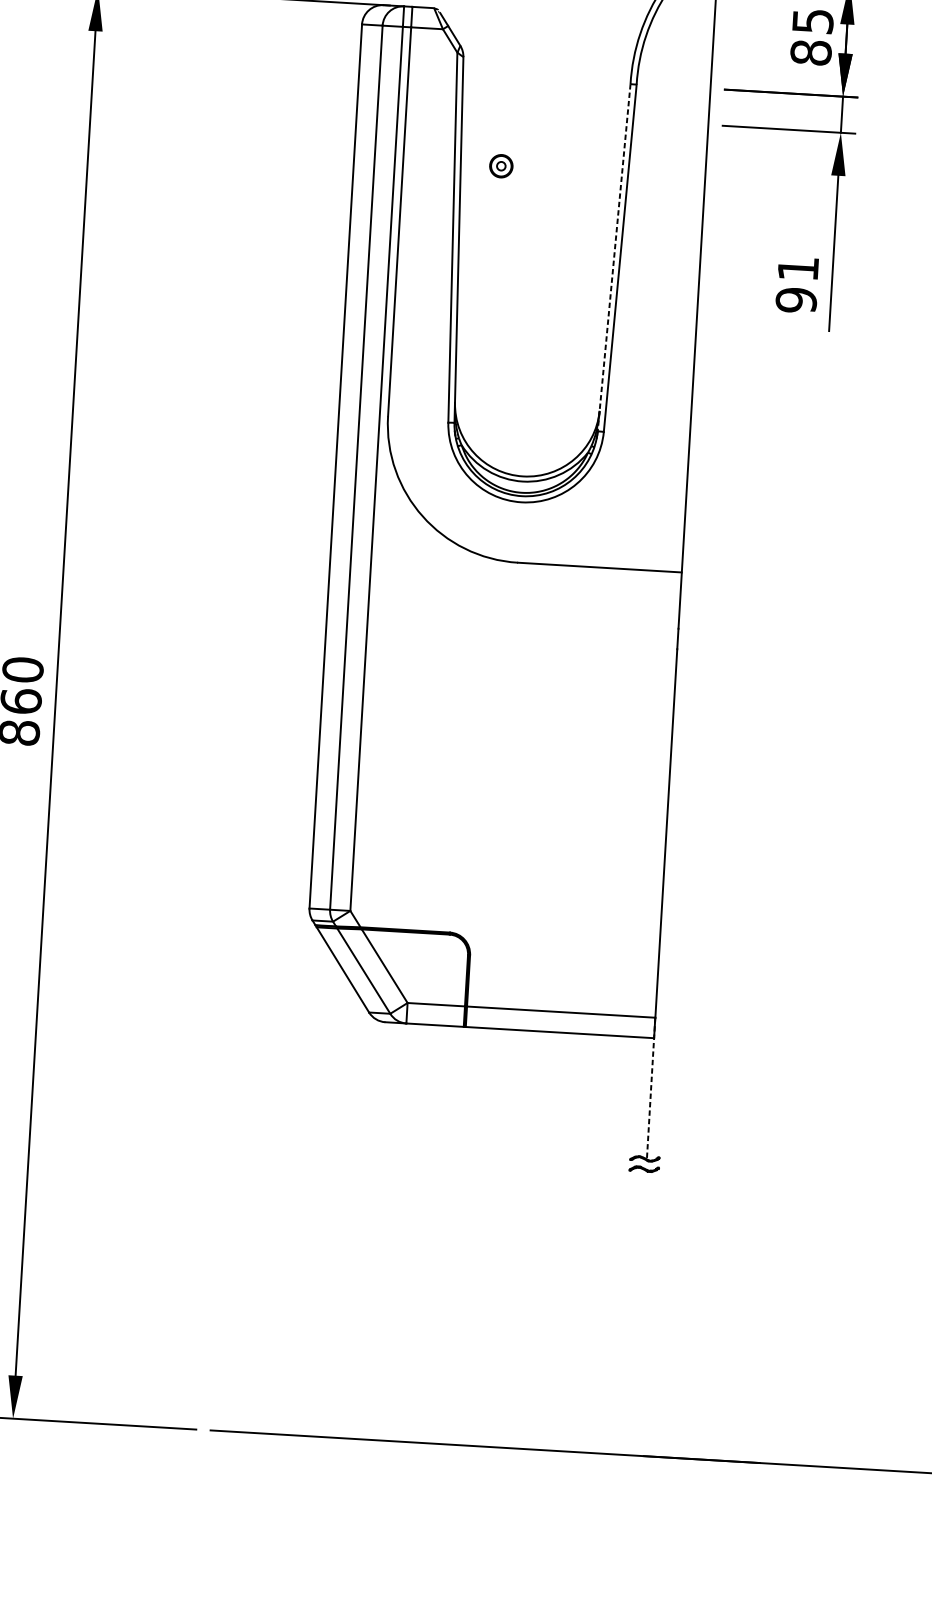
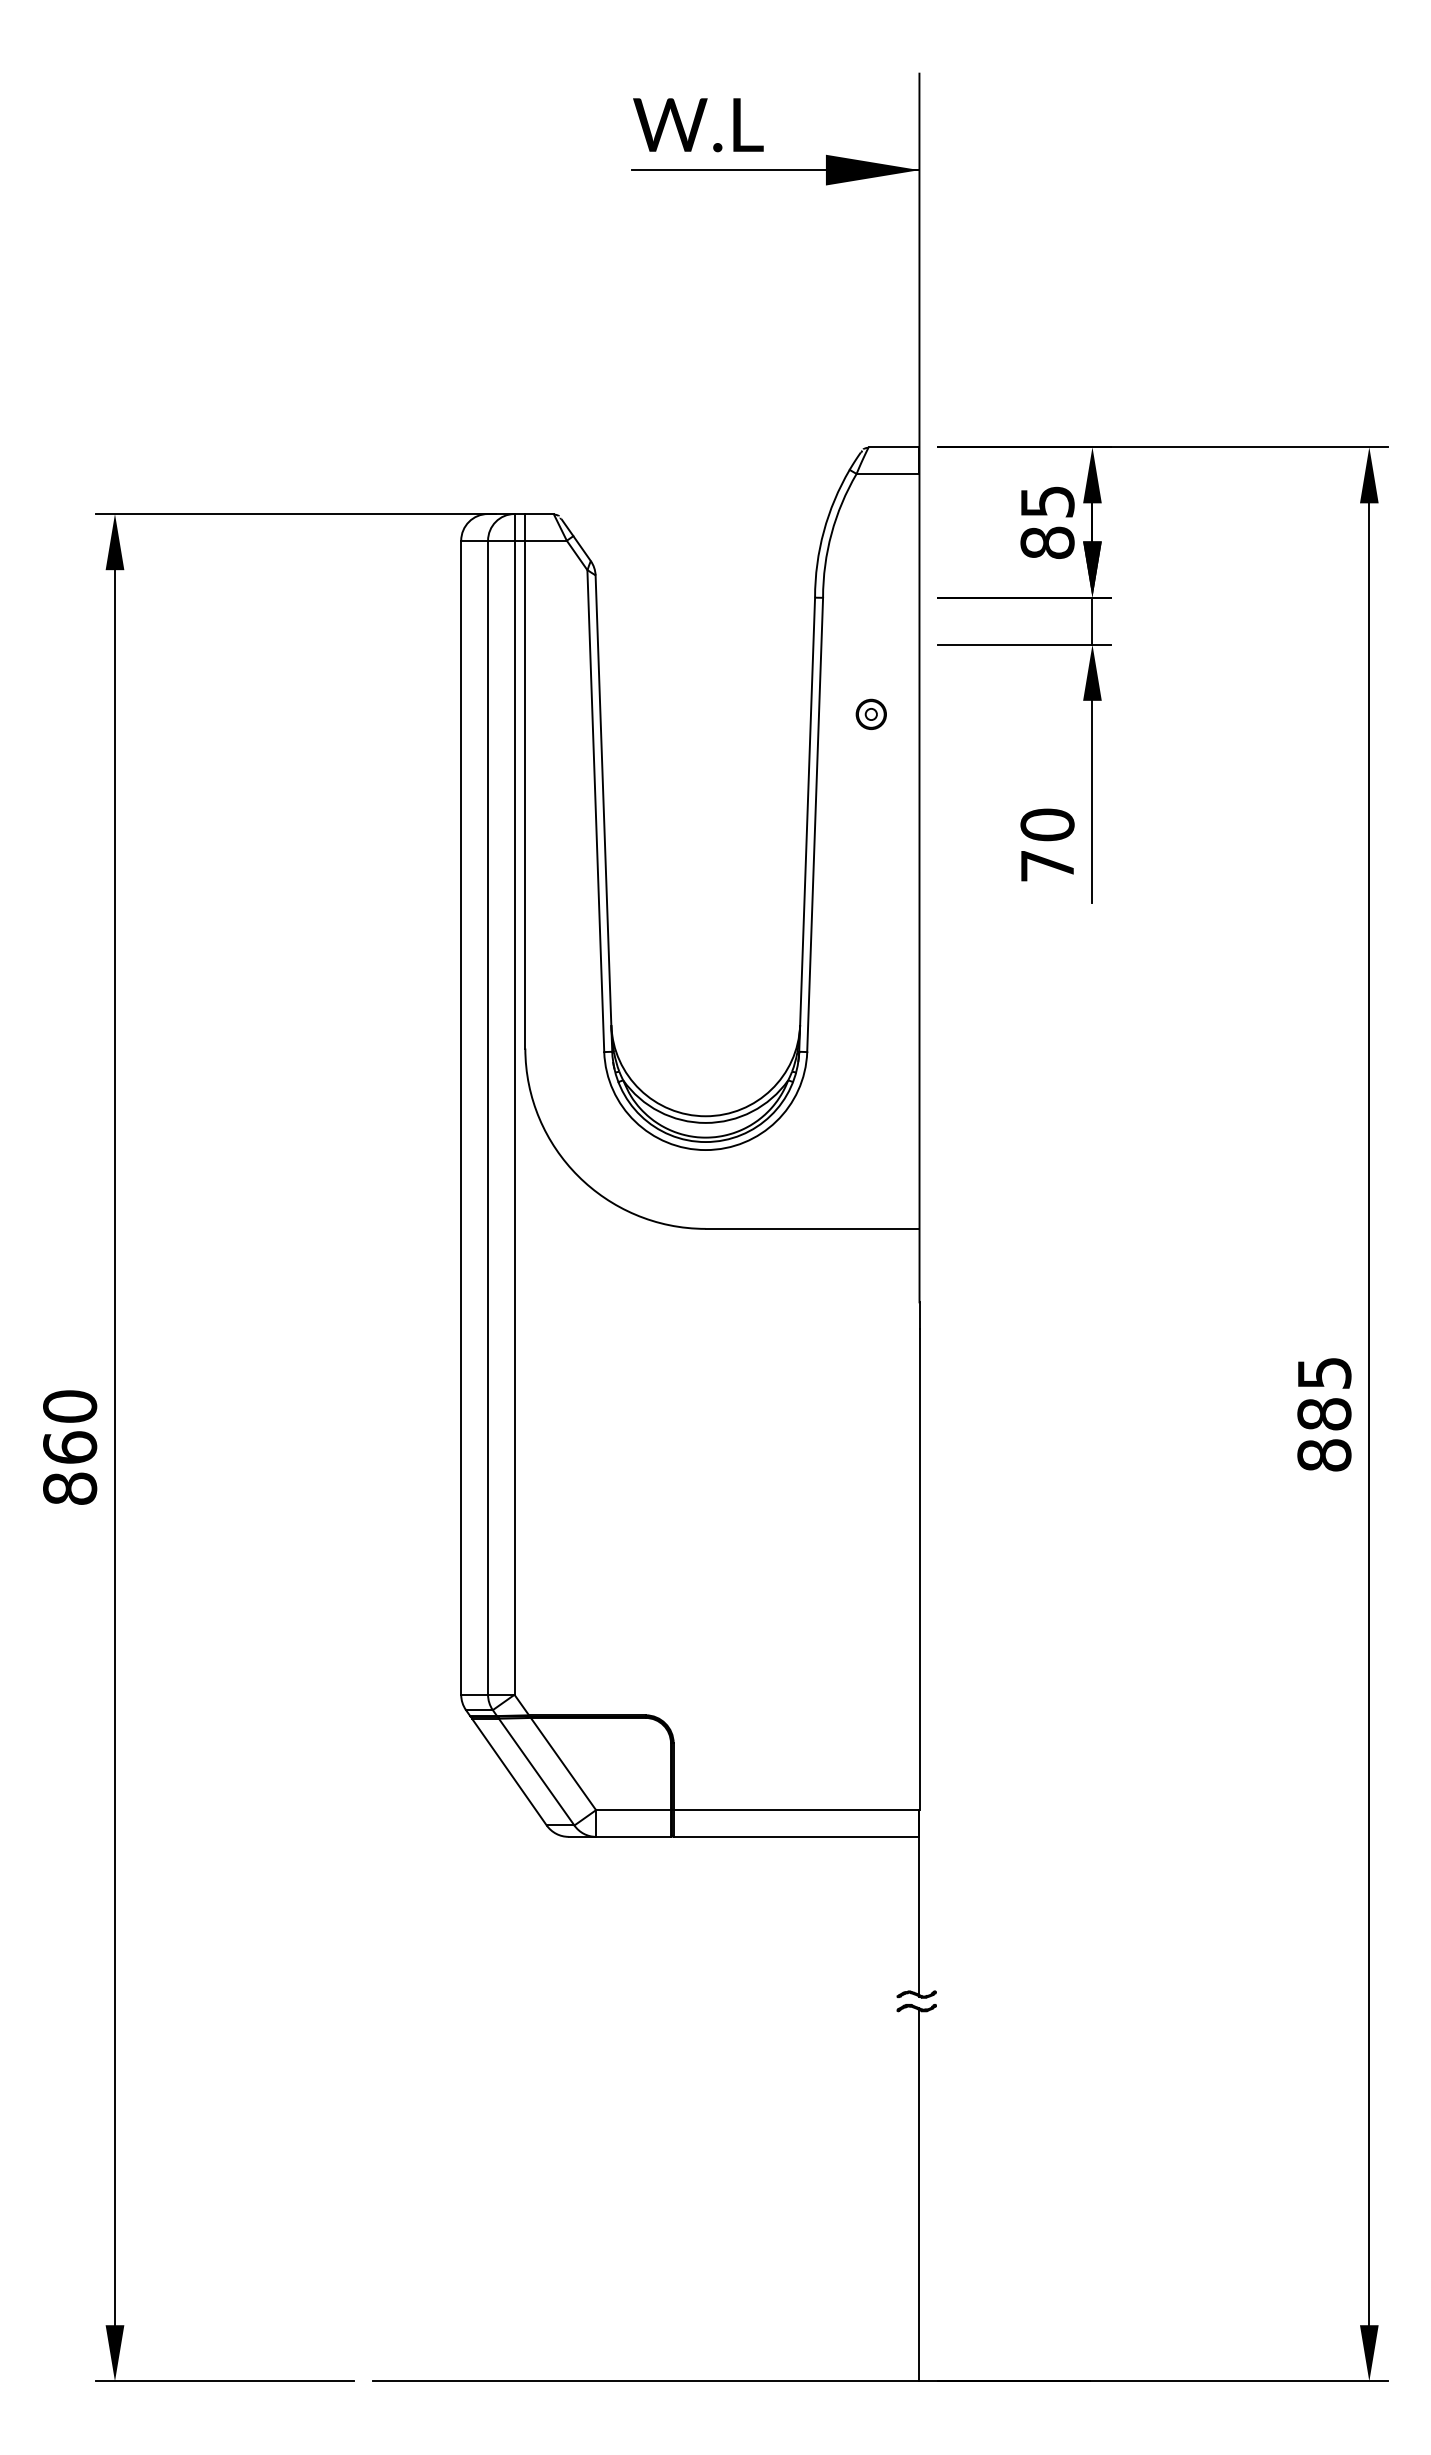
part: (500, 165) -> (870, 713), moved
line: (614, 258) -> (807, 825), dashed -> solid
text: (797, 284) -> (1047, 845), 91 -> 70
line: (651, 1089) -> (919, 1903), dashed -> solid
line: (637, 1312) -> (919, 2194), added

